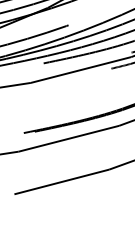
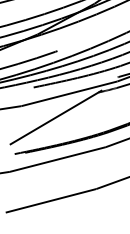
line: (66, 94) -> (55, 117), added

